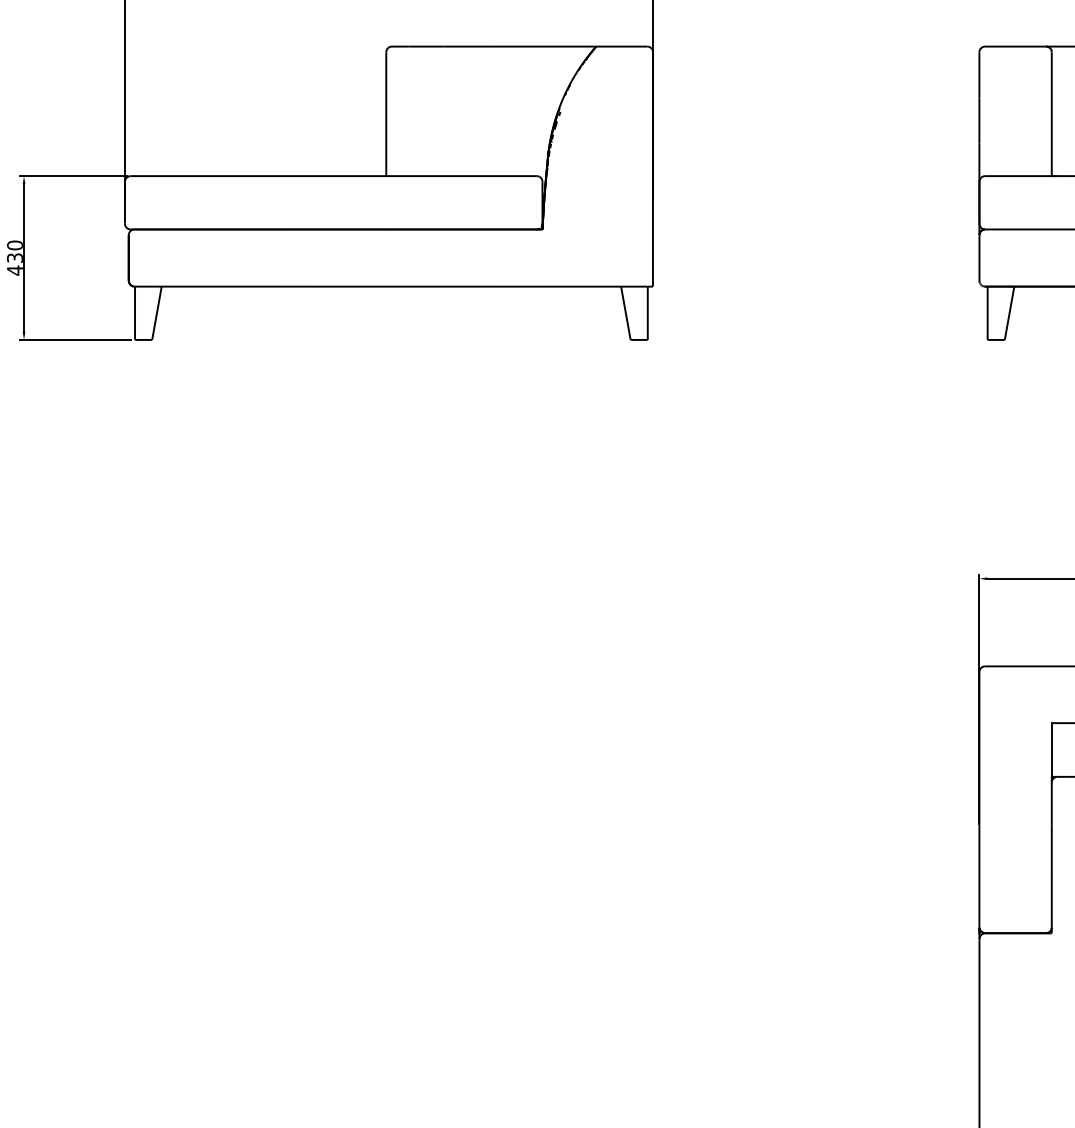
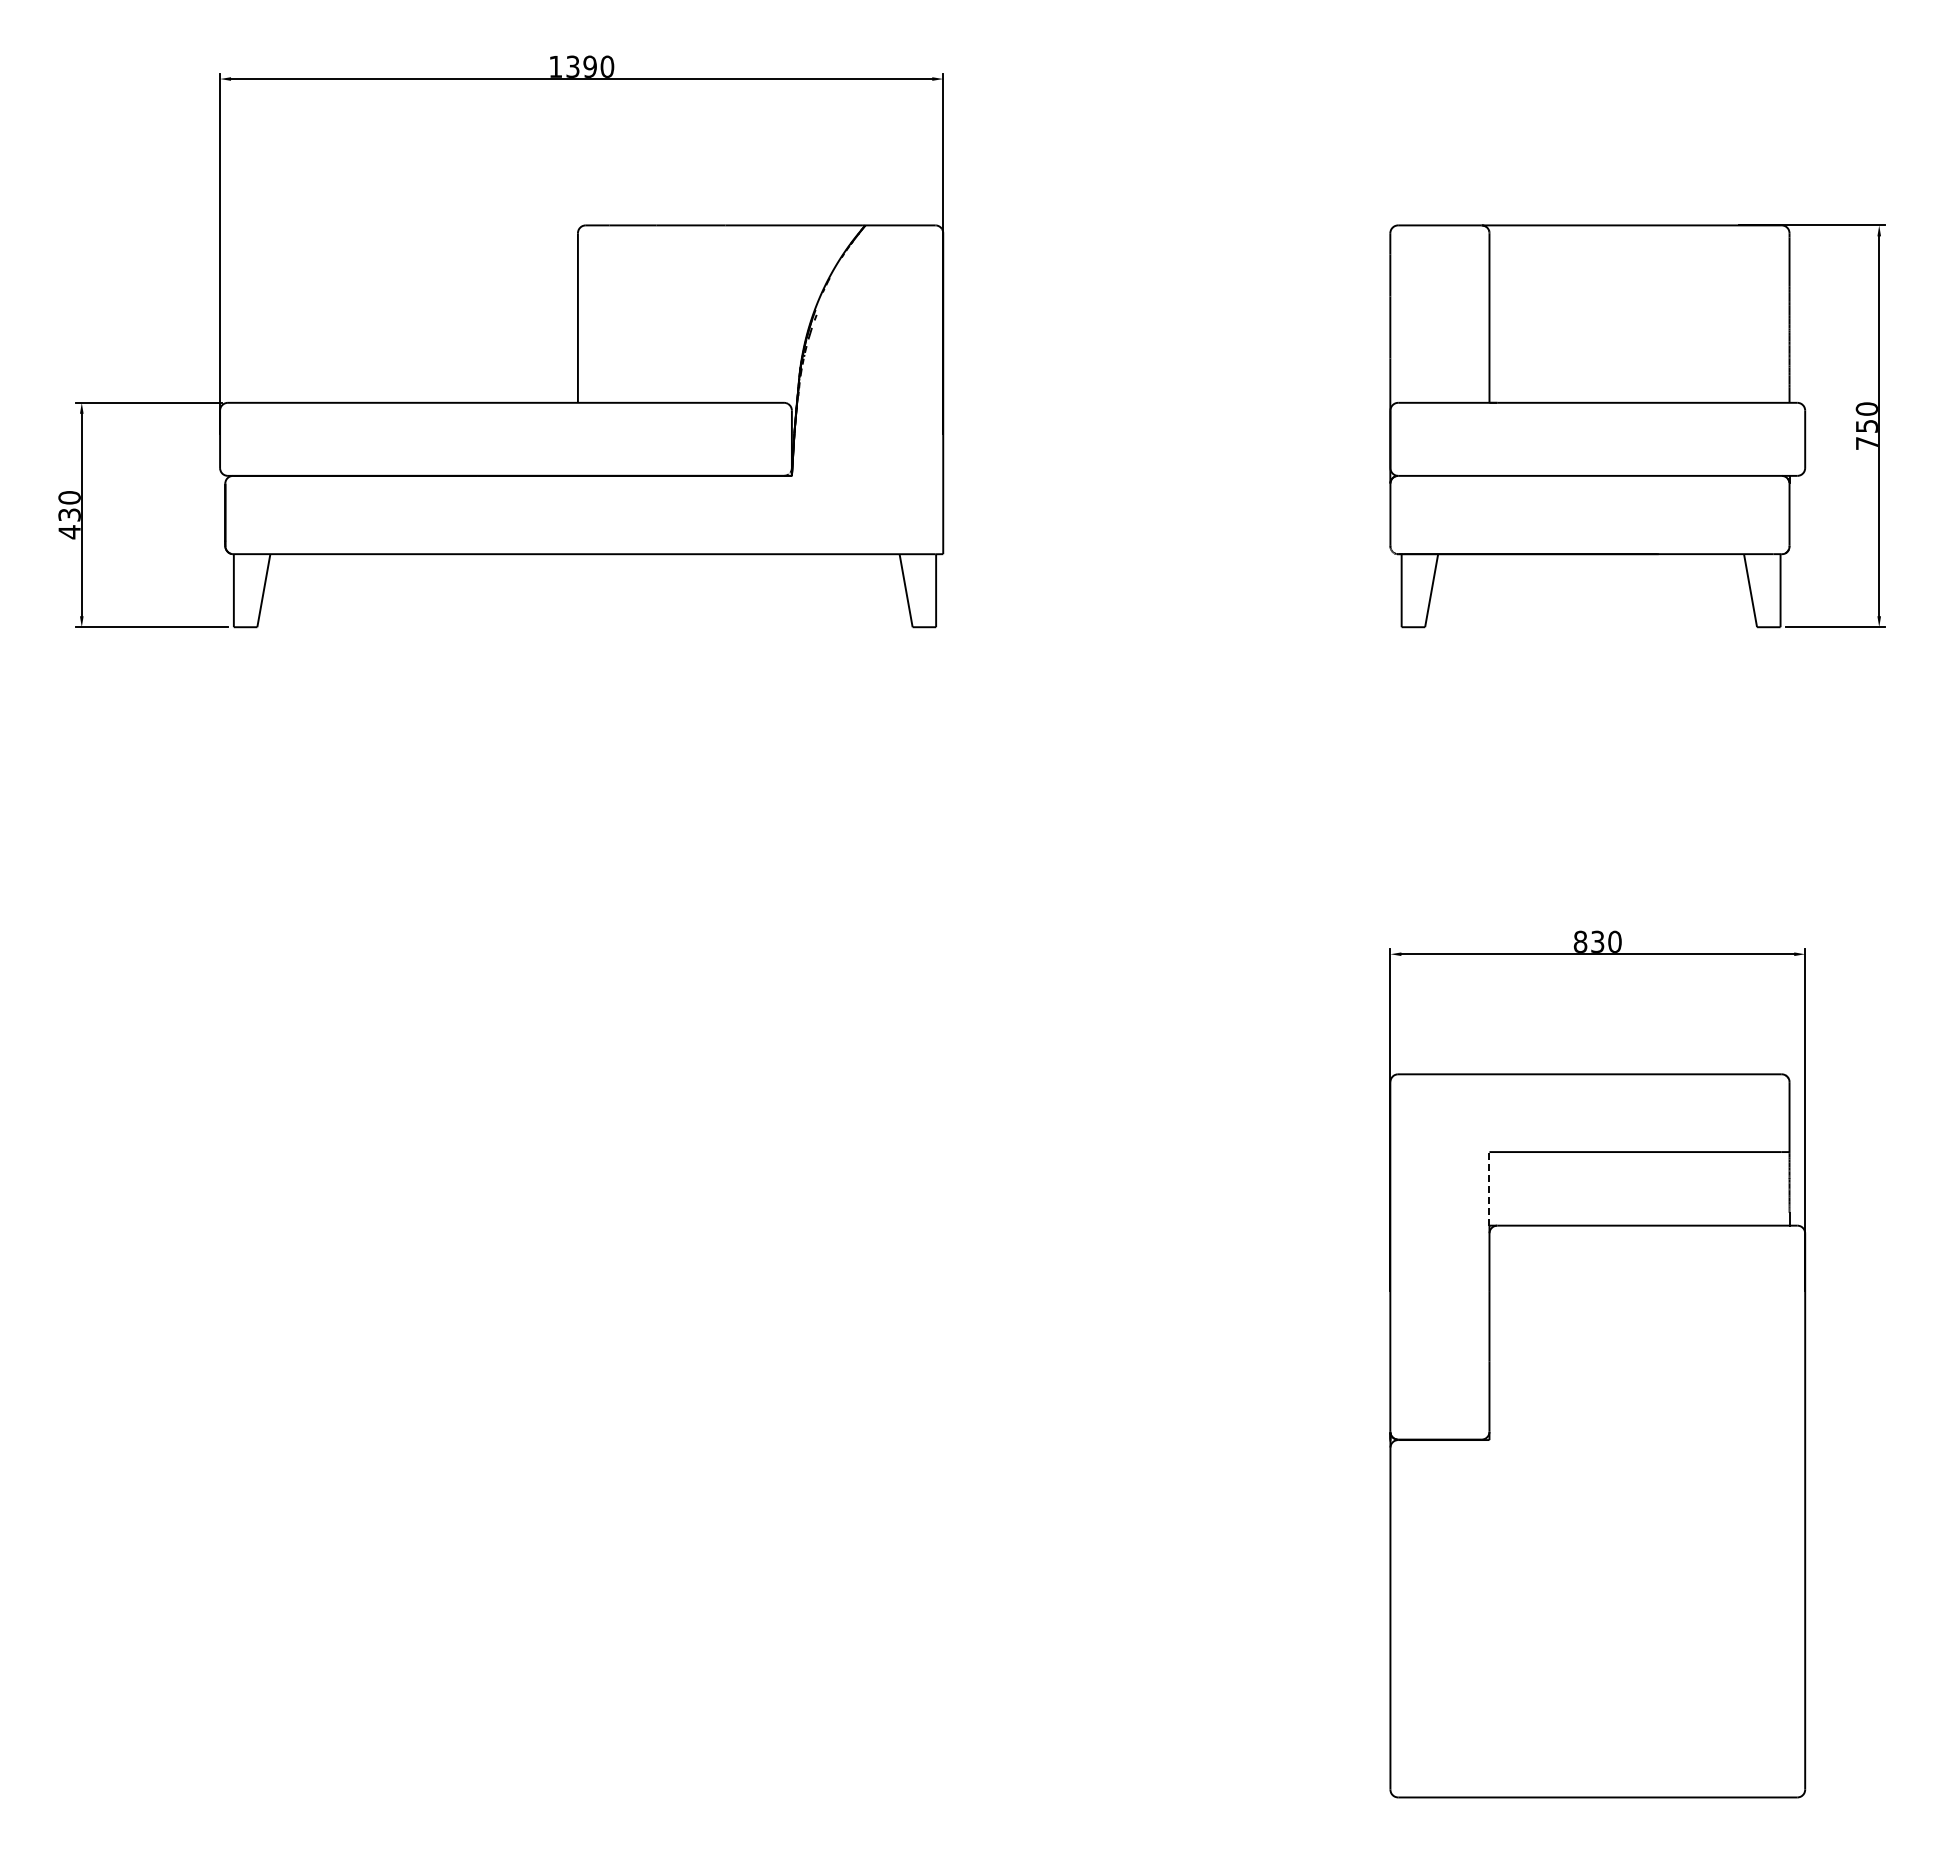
line: (1051, 749) -> (1489, 1188), solid -> dashed

